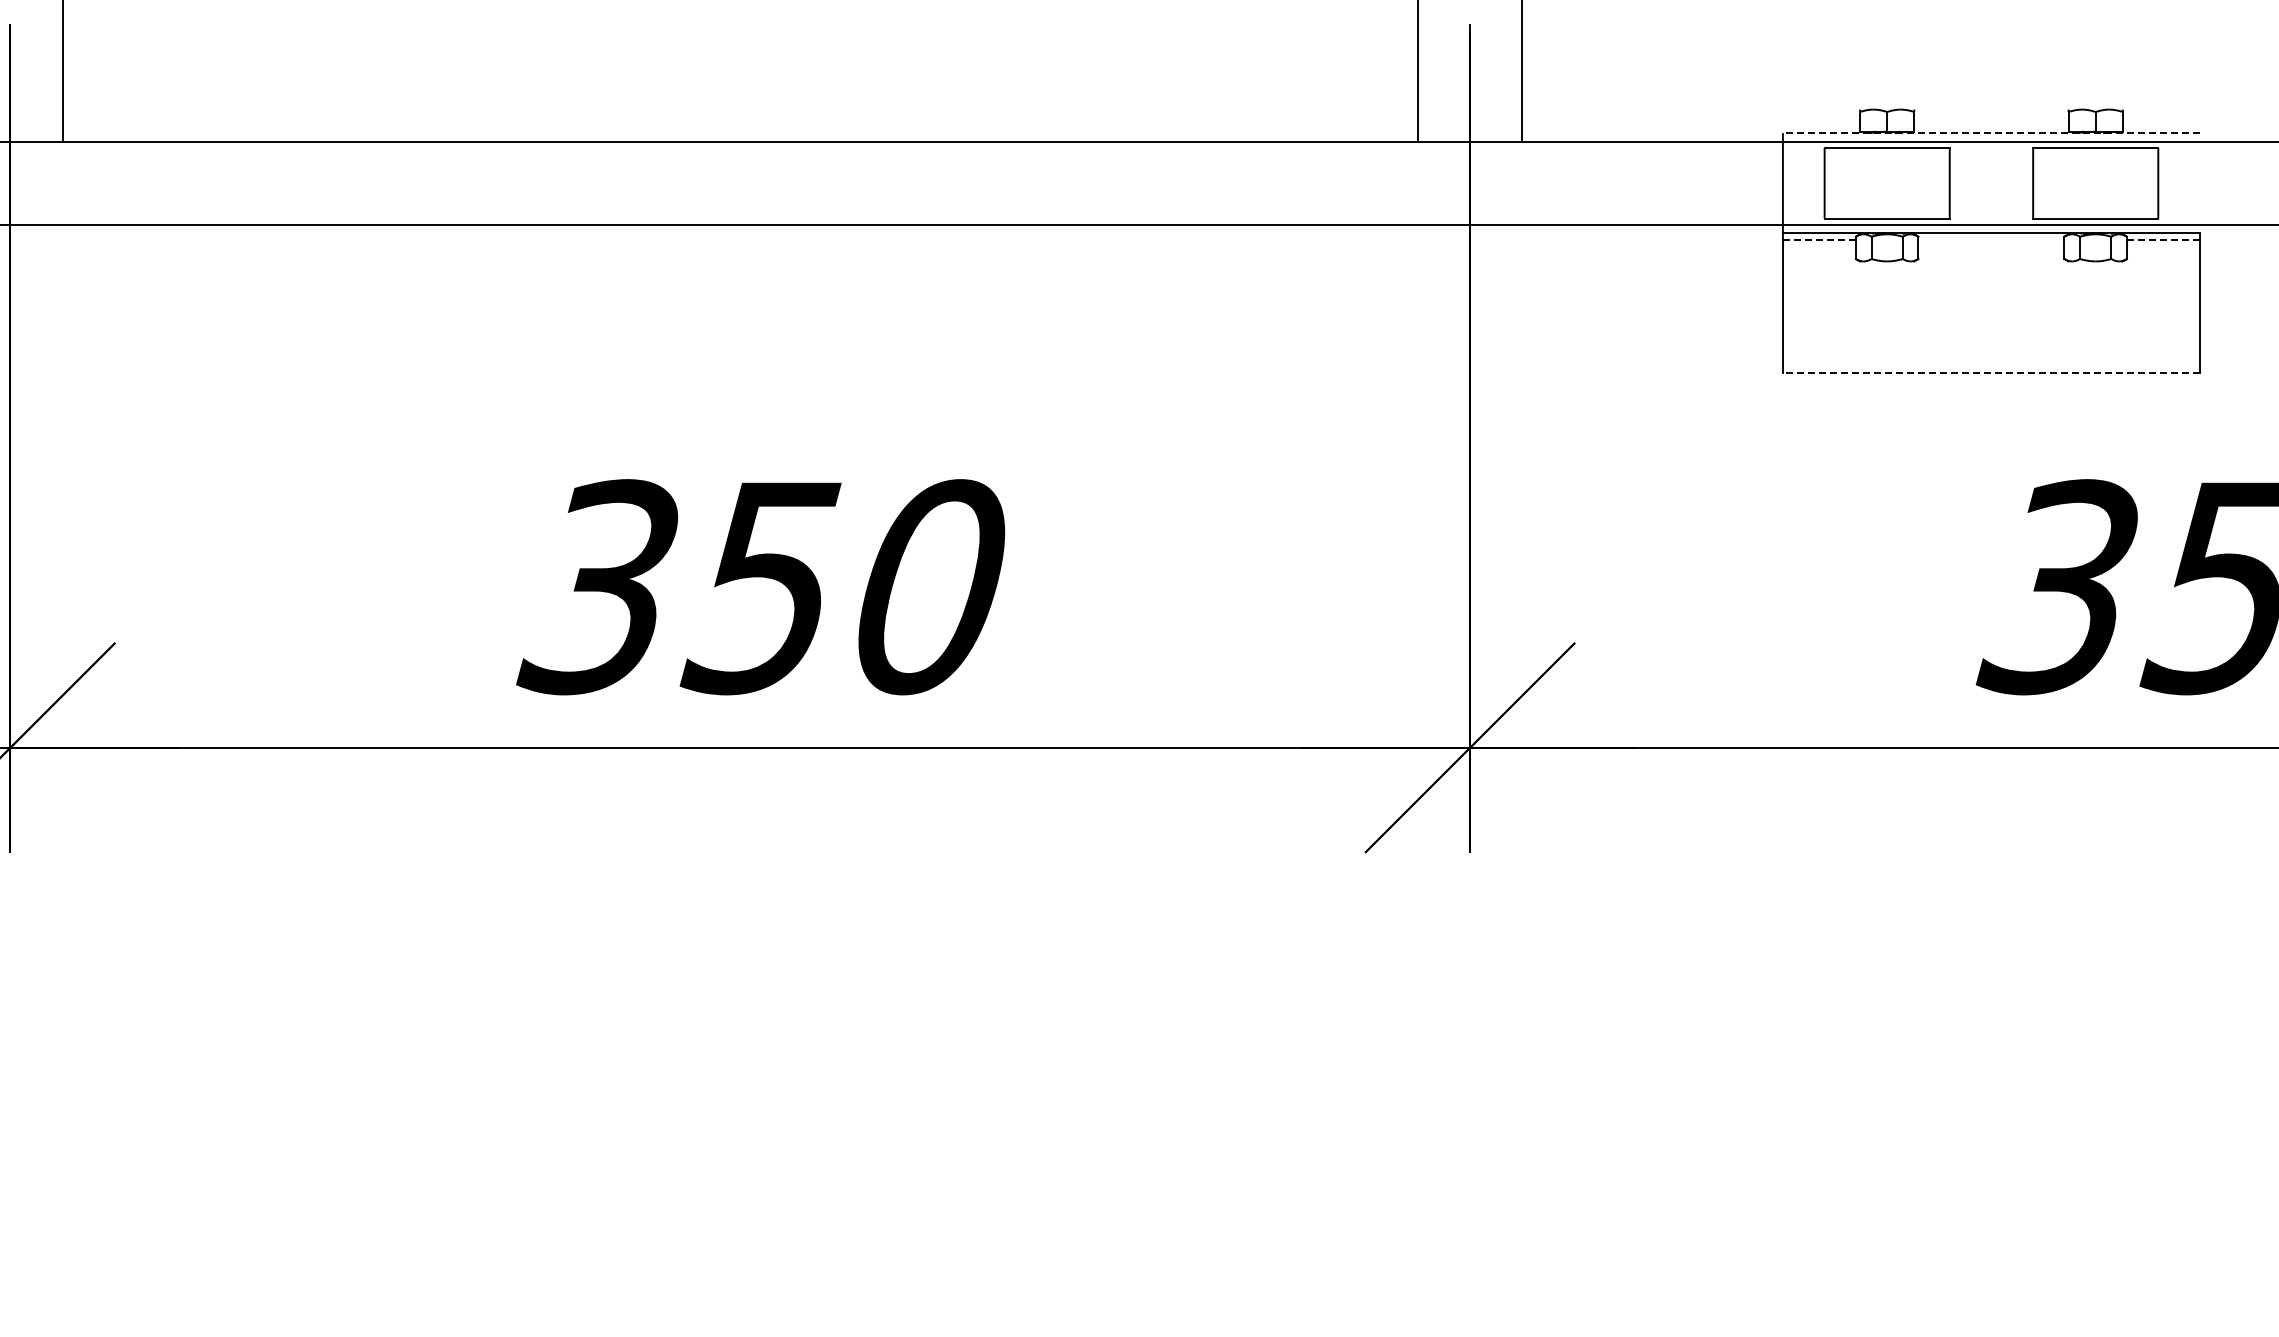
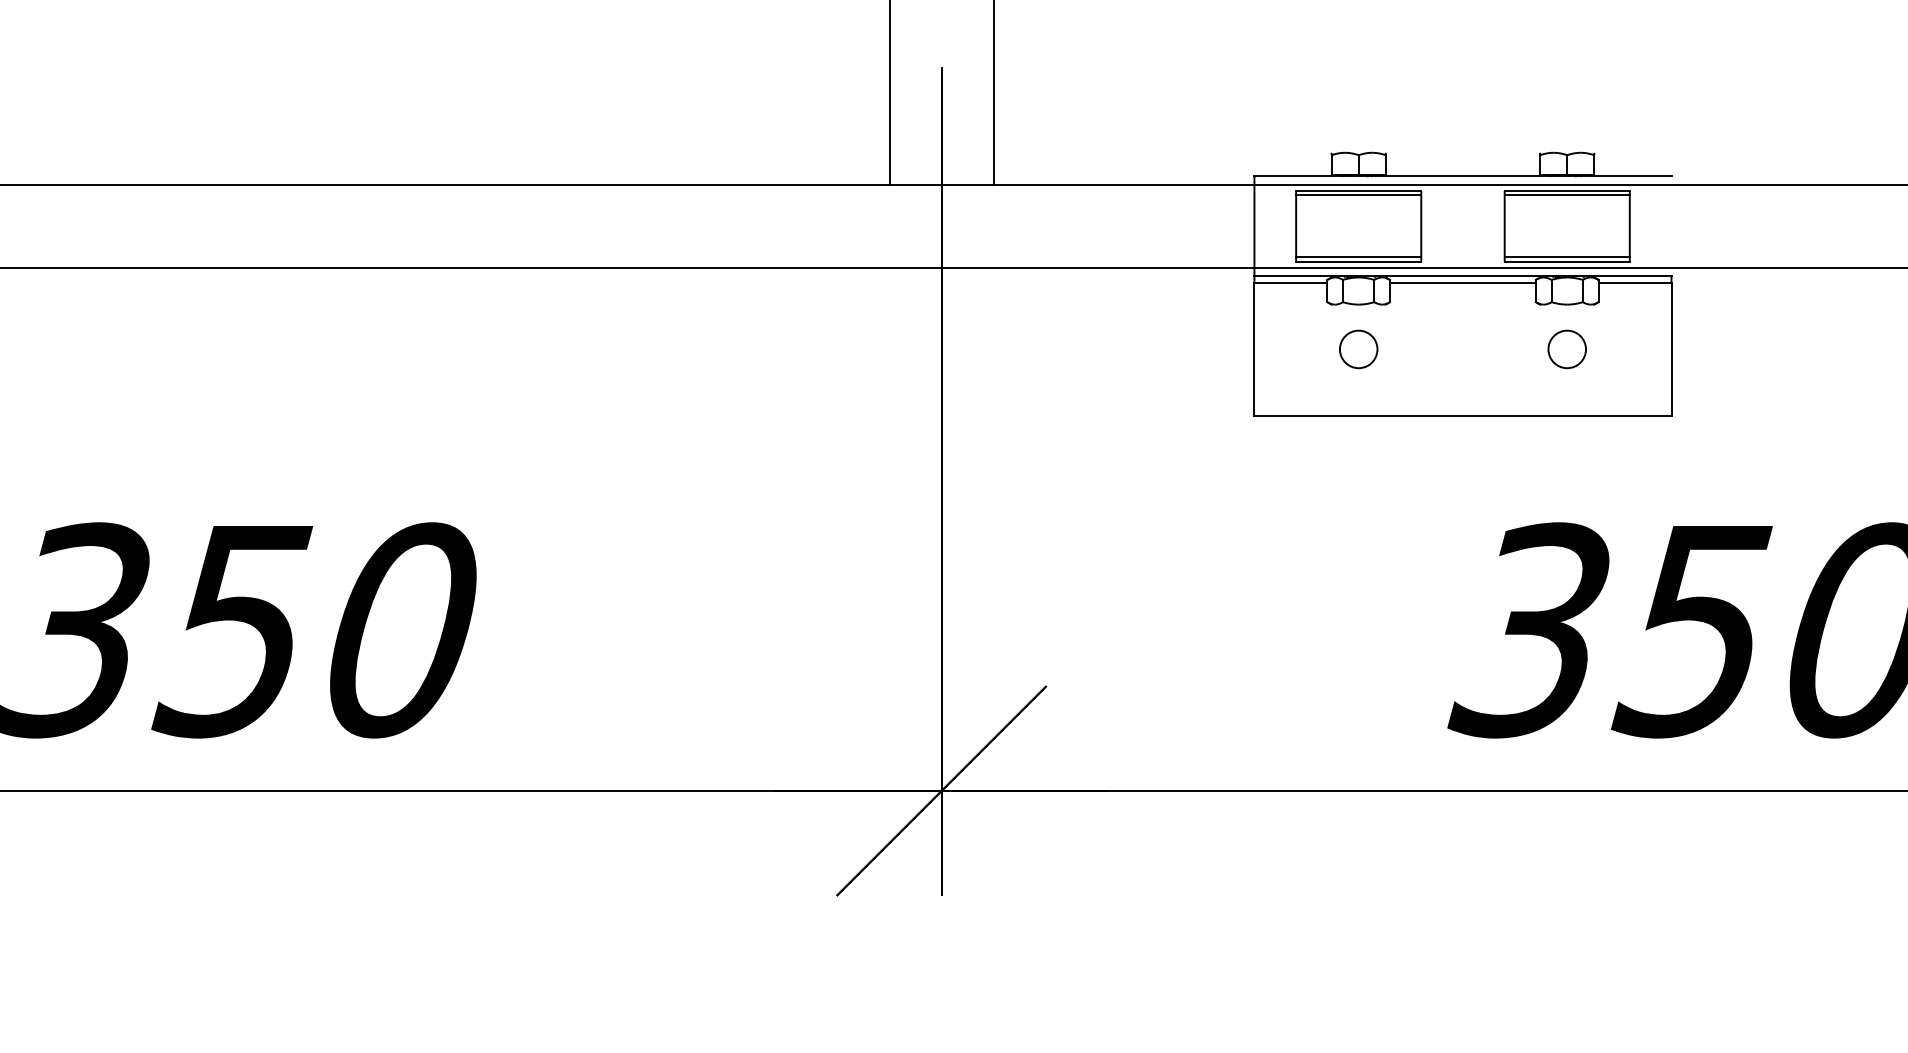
line: (1991, 133) -> (1463, 176), dashed -> solid
line: (1886, 152) -> (1358, 195), added
line: (2095, 152) -> (1567, 195), added
line: (1886, 214) -> (1358, 257), added
line: (2095, 214) -> (1567, 257), added
line: (1818, 239) -> (1290, 282), dashed -> solid
line: (1991, 239) -> (1463, 282), added
line: (2162, 239) -> (1634, 282), dashed -> solid
circle: (1886, 305) -> (1358, 348), added
circle: (2095, 305) -> (1567, 348), added
line: (1991, 373) -> (1463, 416), dashed -> solid

